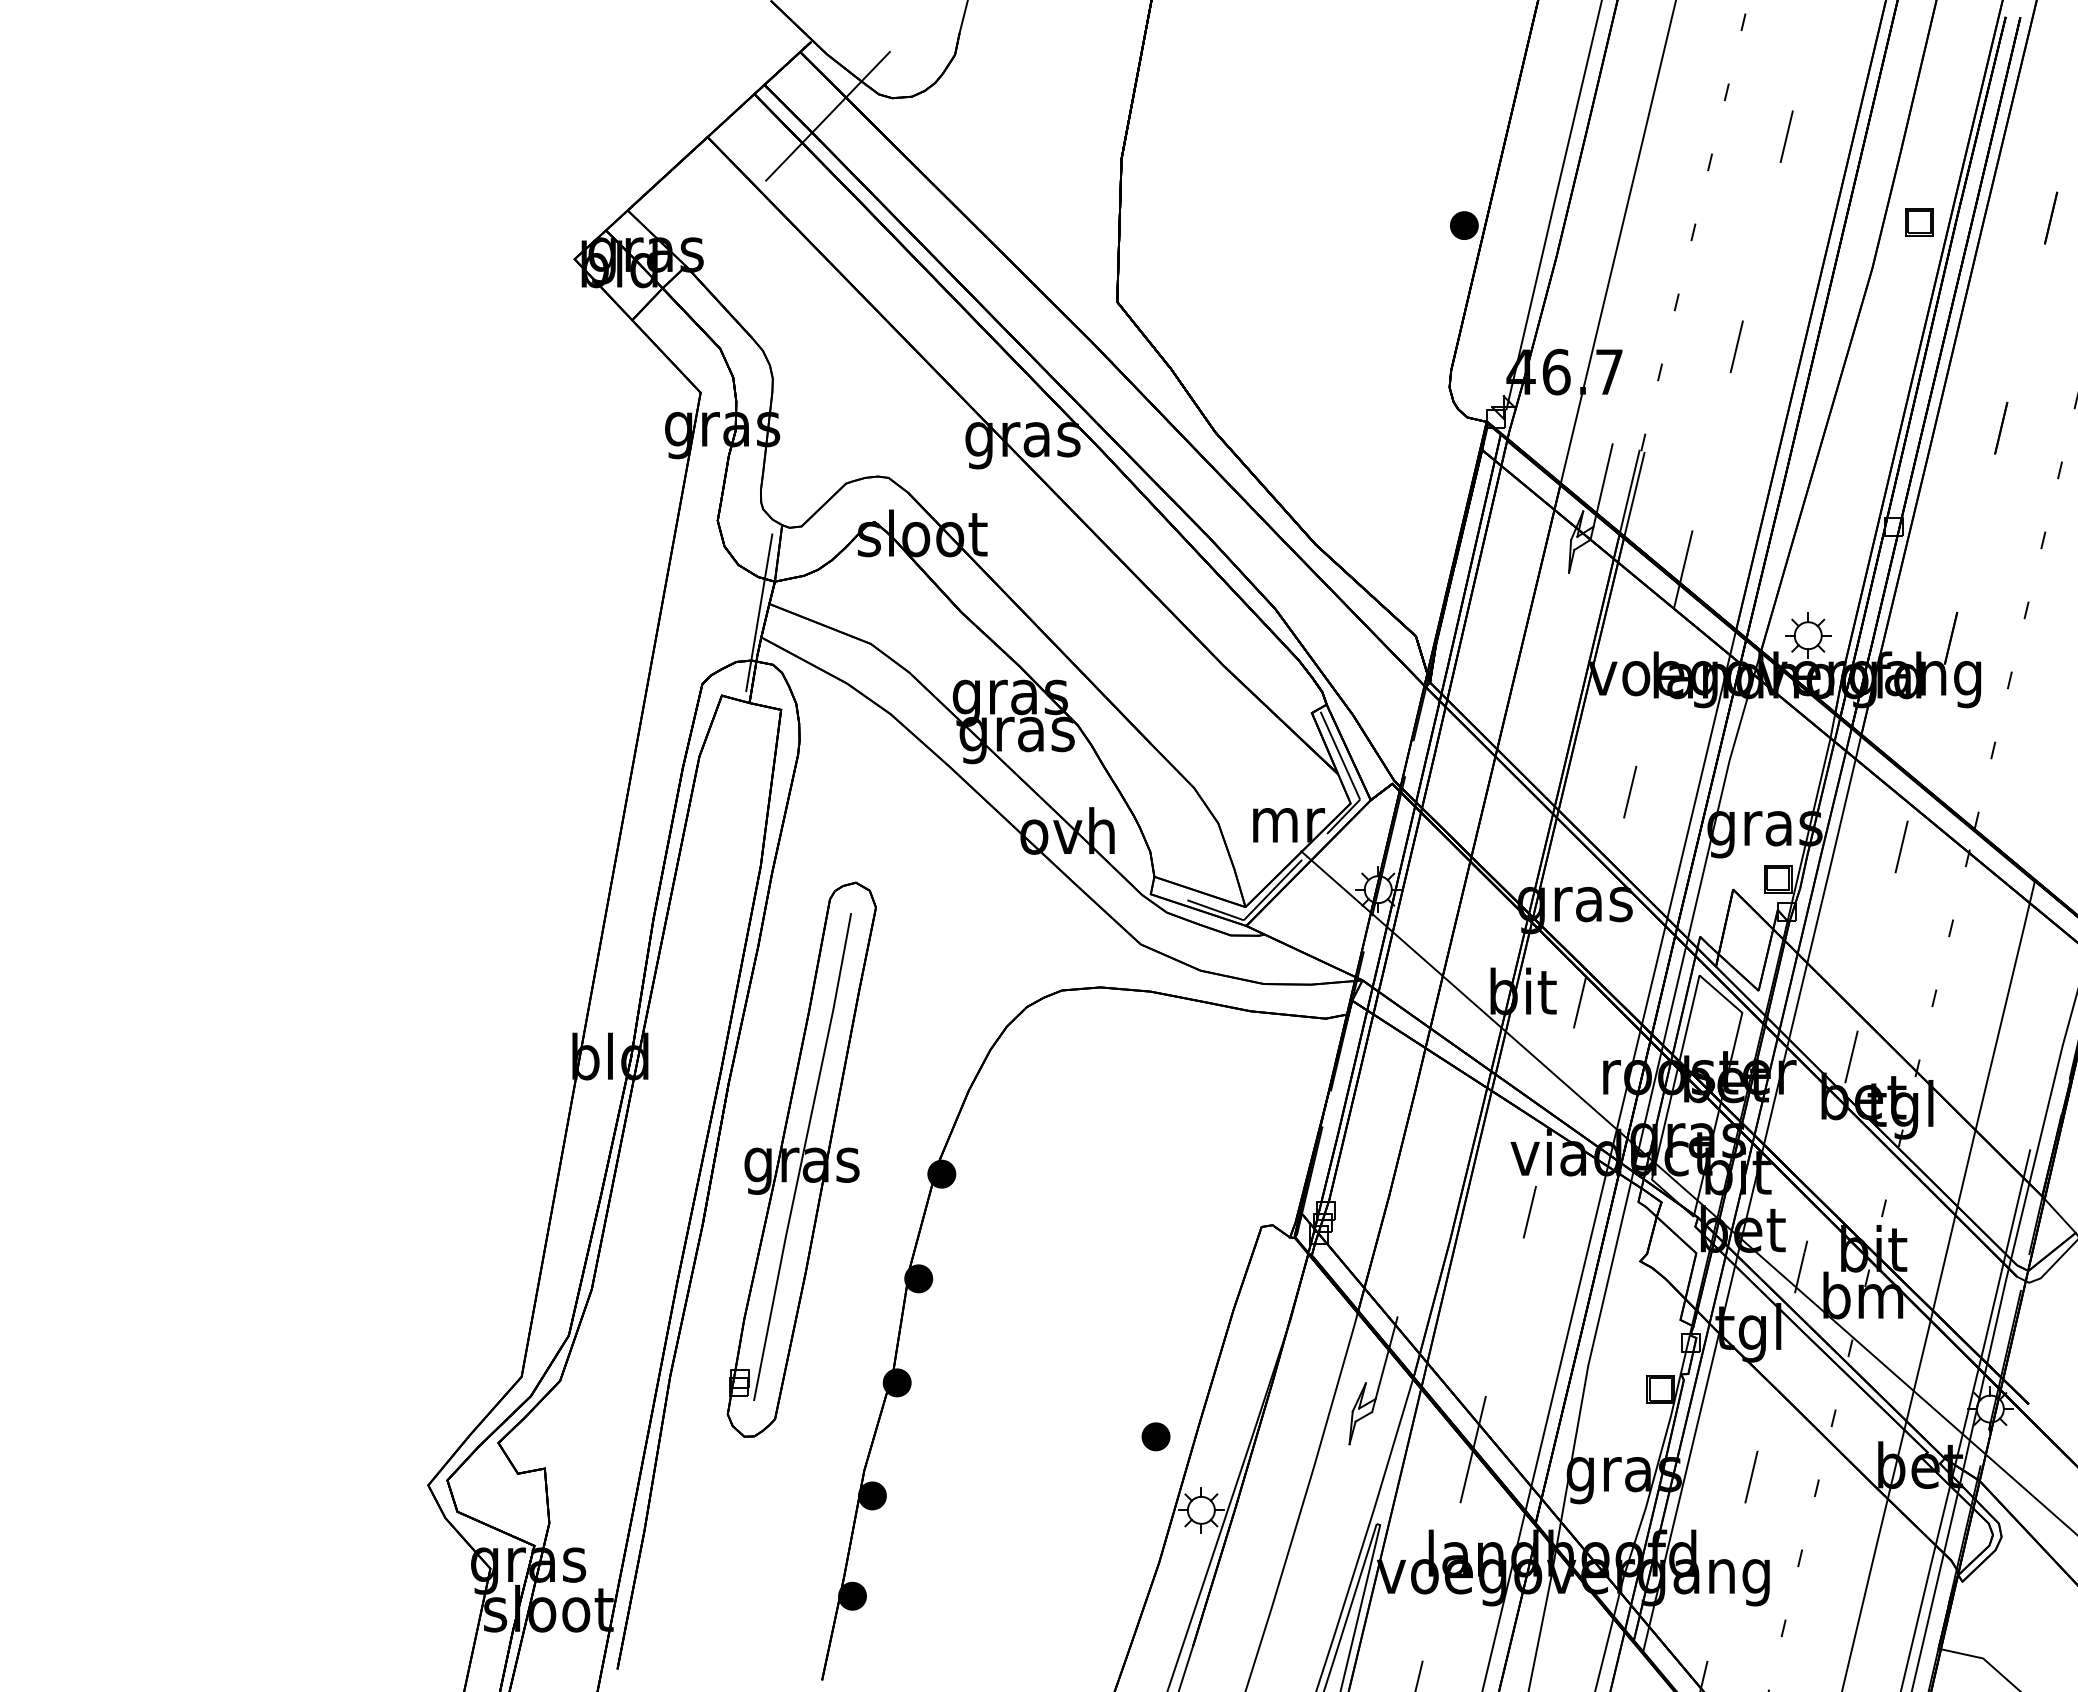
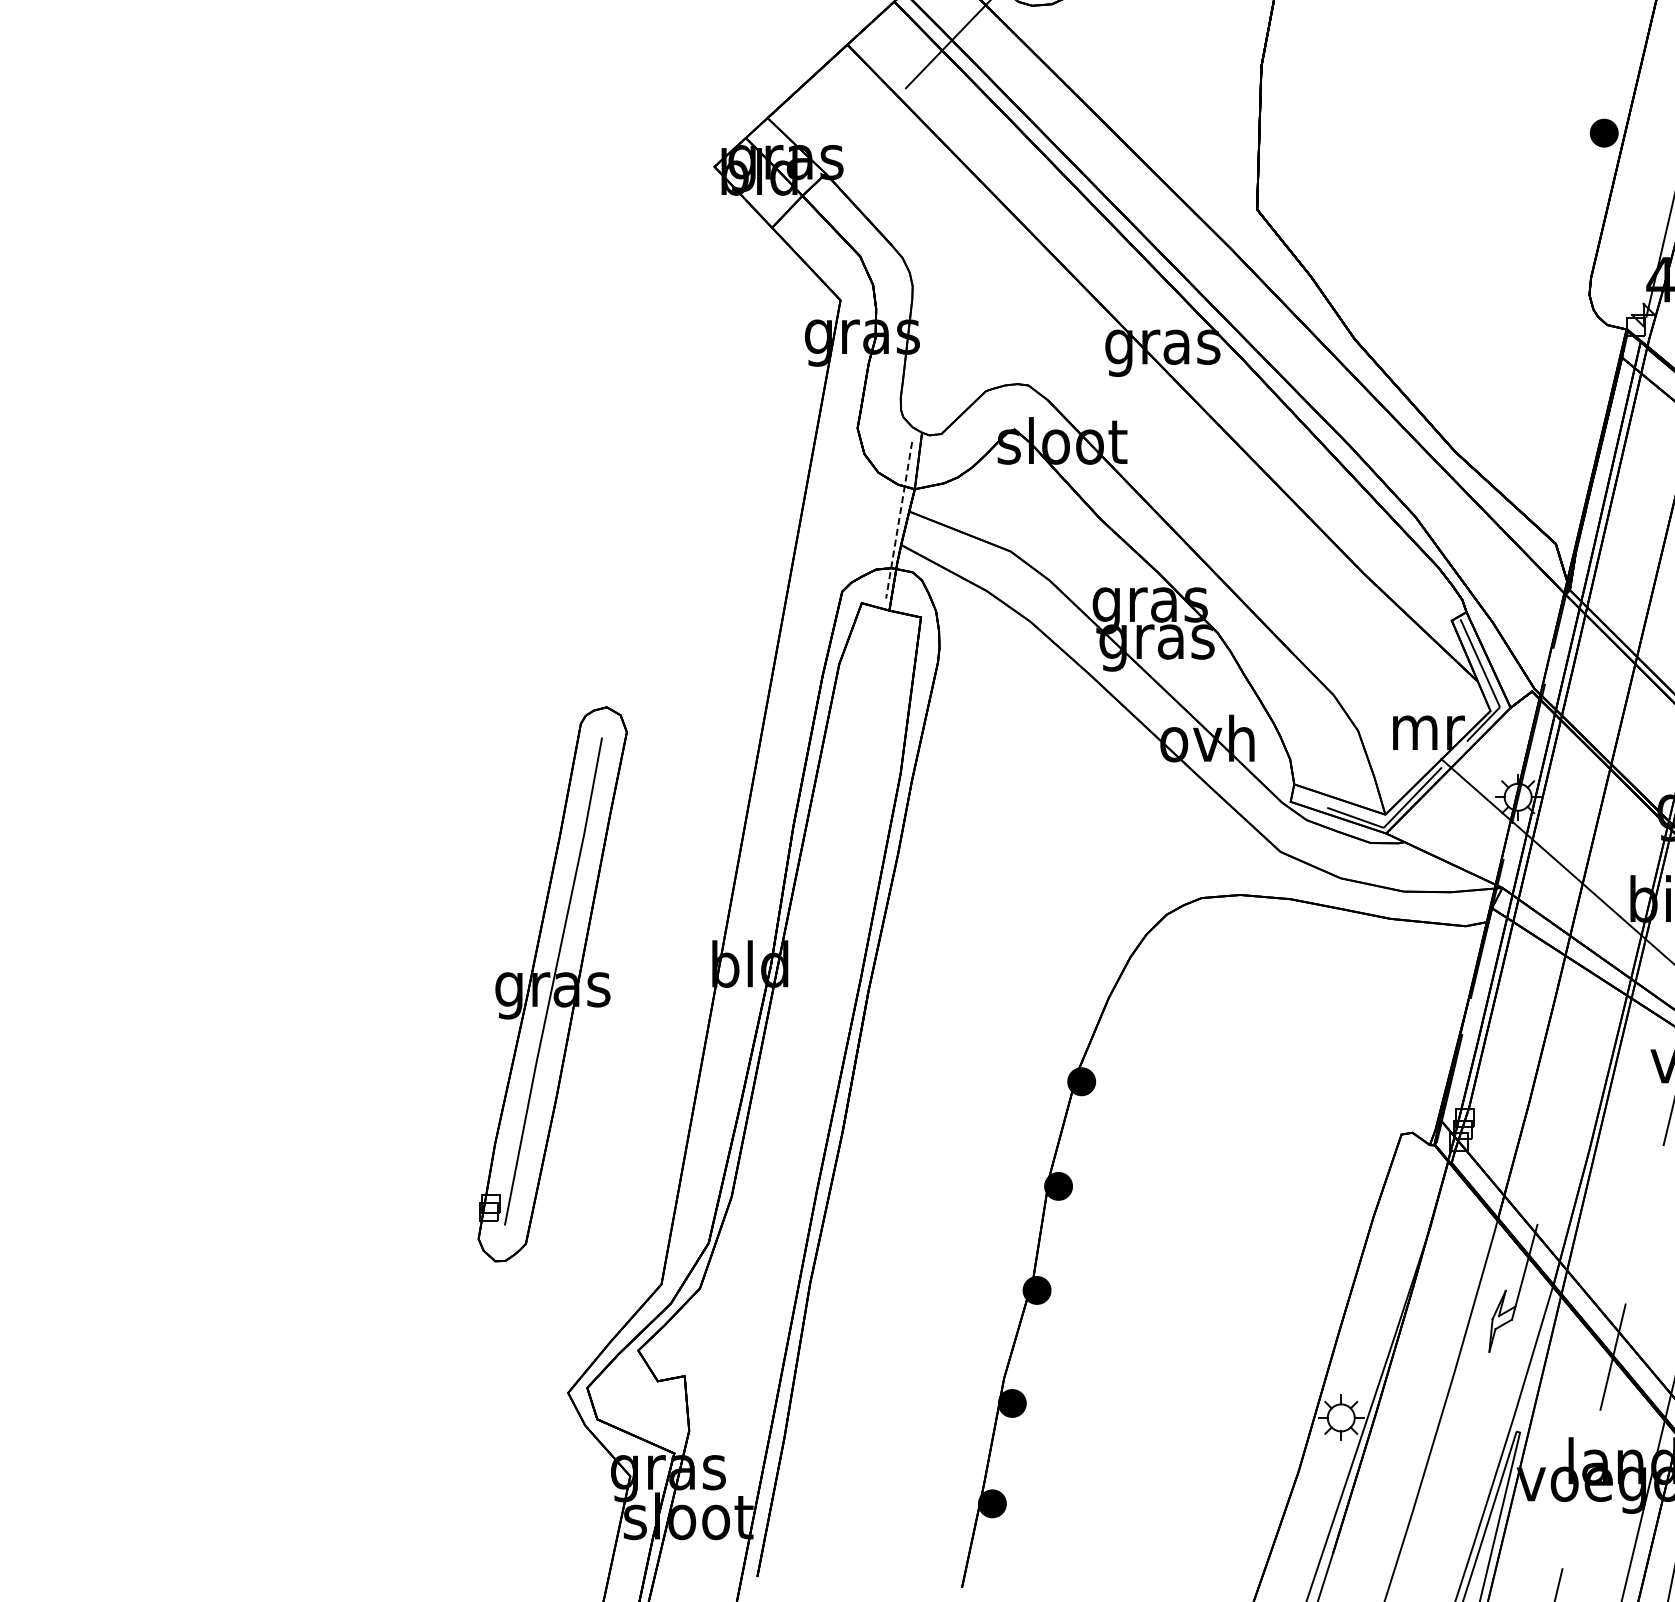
line: (759, 613) -> (899, 521), solid -> dashed
part: (801, 1159) -> (552, 984), moved
part: (1155, 1436) -> (1295, 1344), removed

